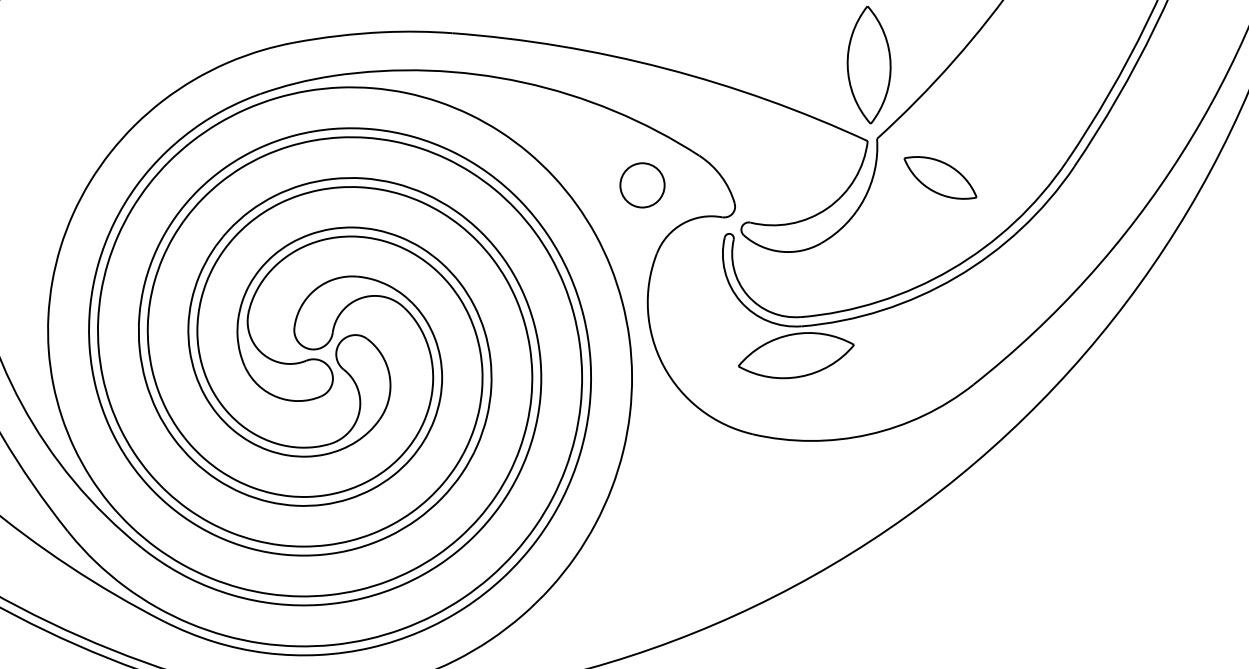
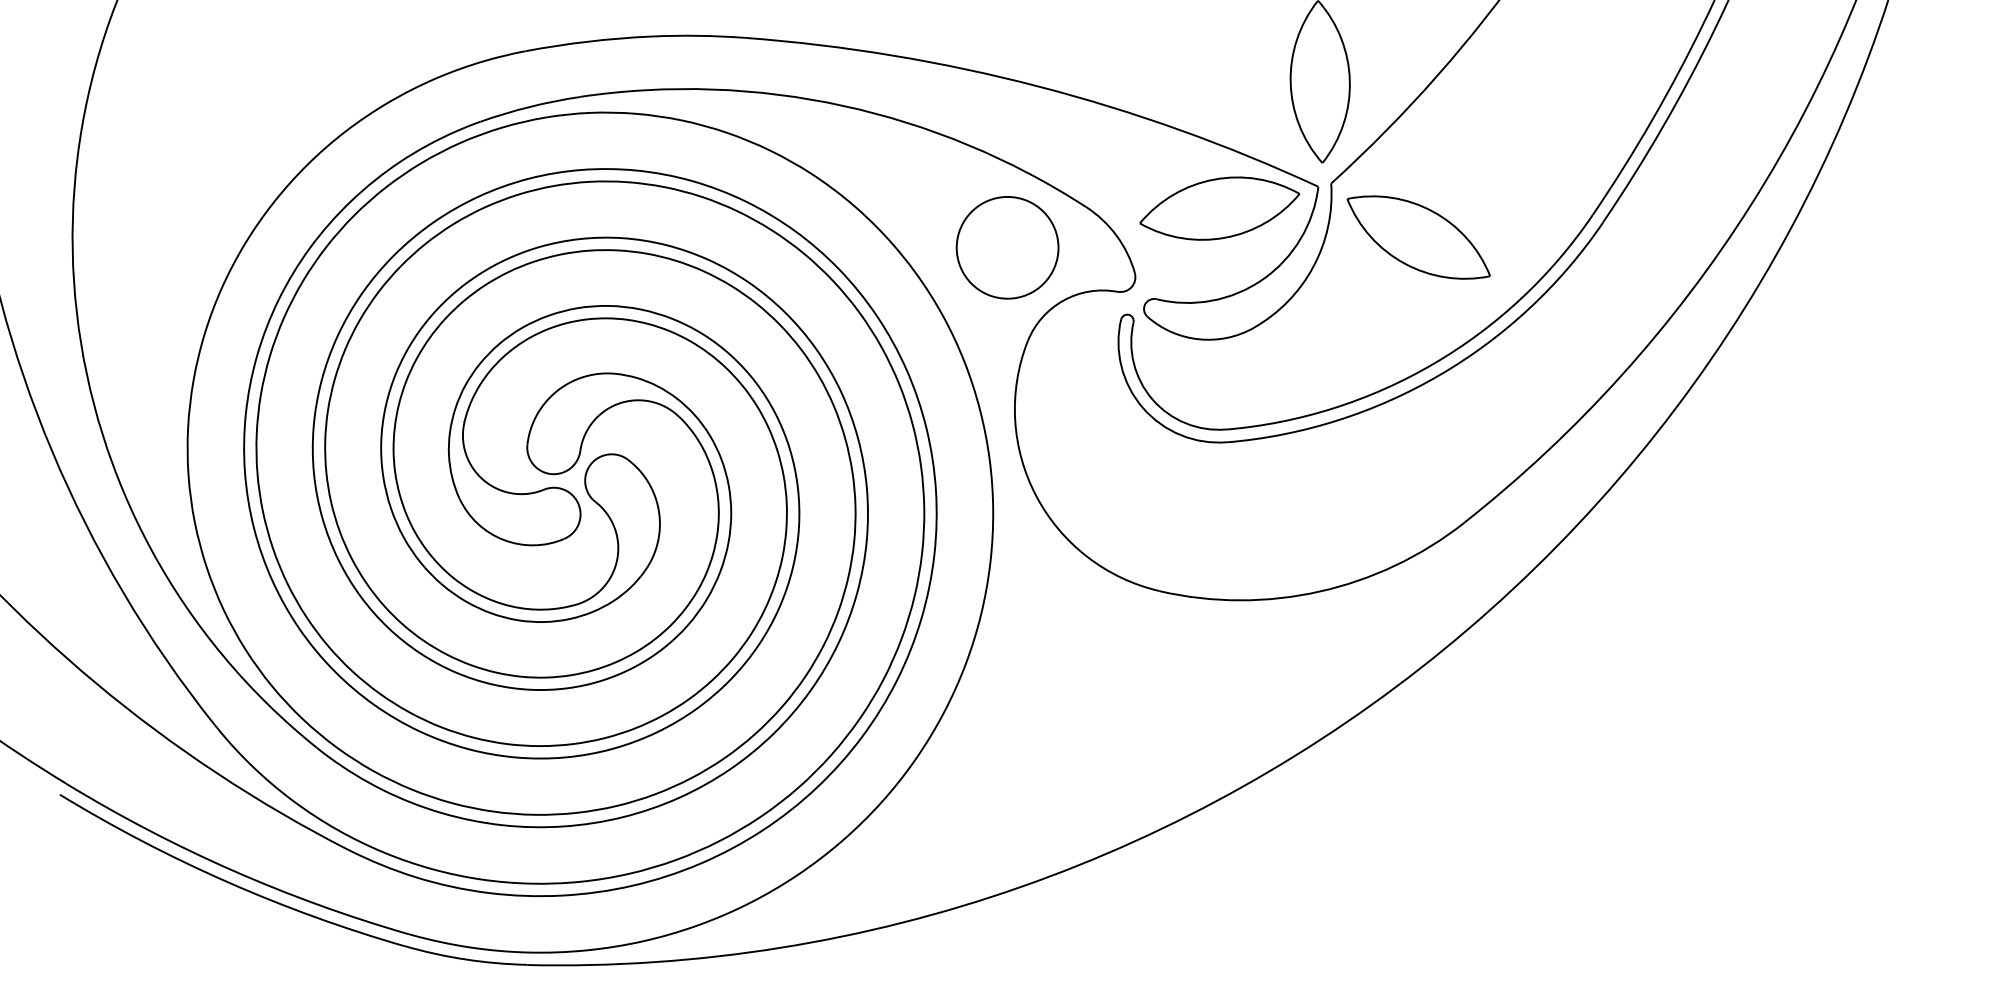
part: (940, 177) -> (1418, 237), size x1.43
circle: (642, 185) -> (1007, 247), size x1.67
part: (796, 355) -> (1219, 208), moved

